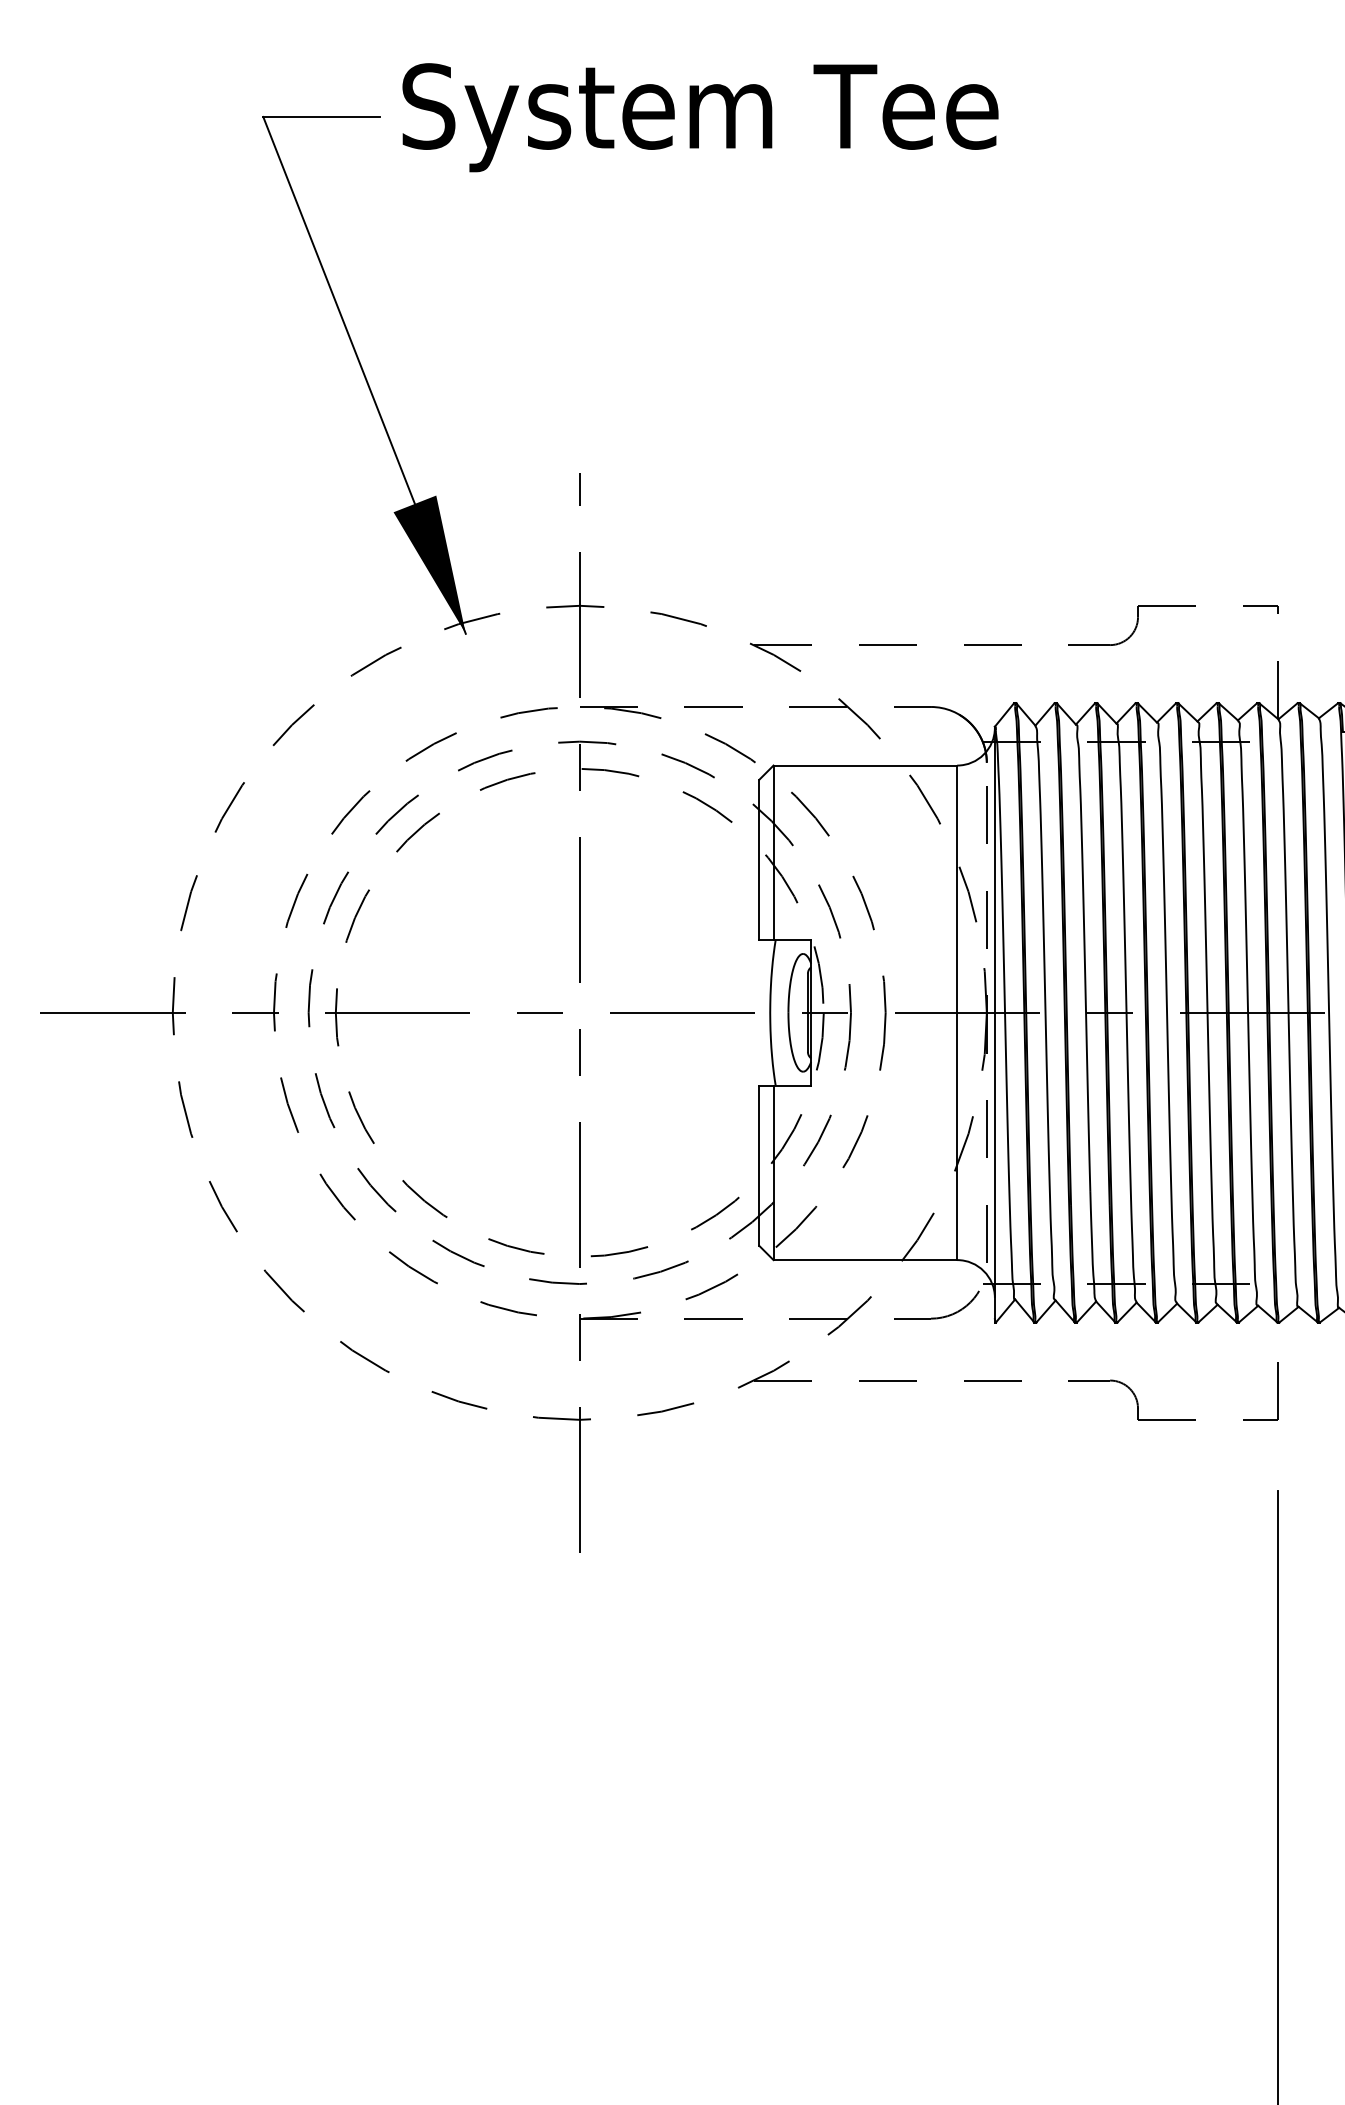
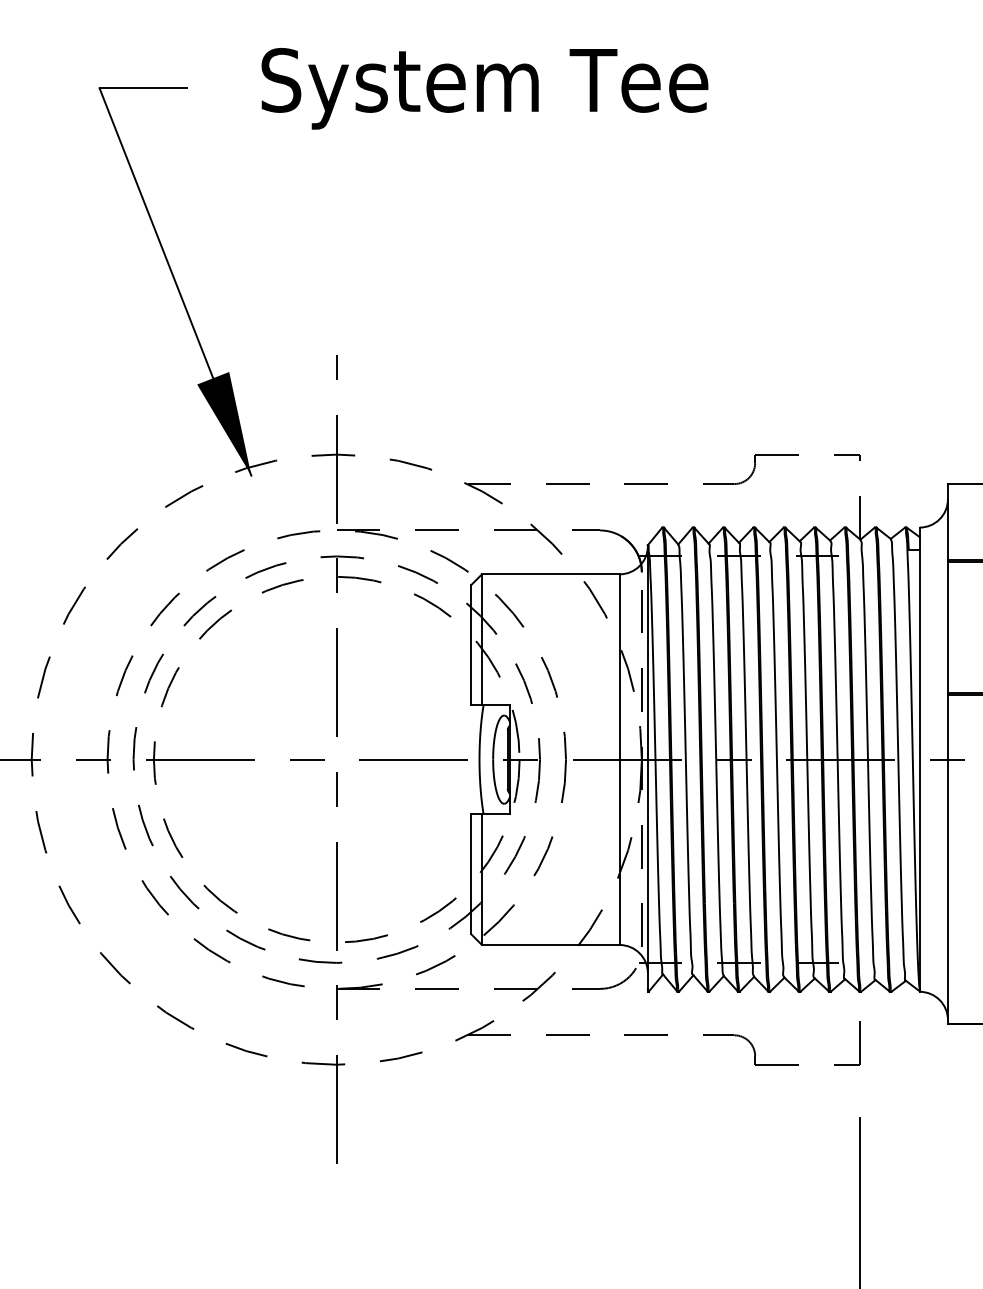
text: (700, 117) -> (484, 88), moved

